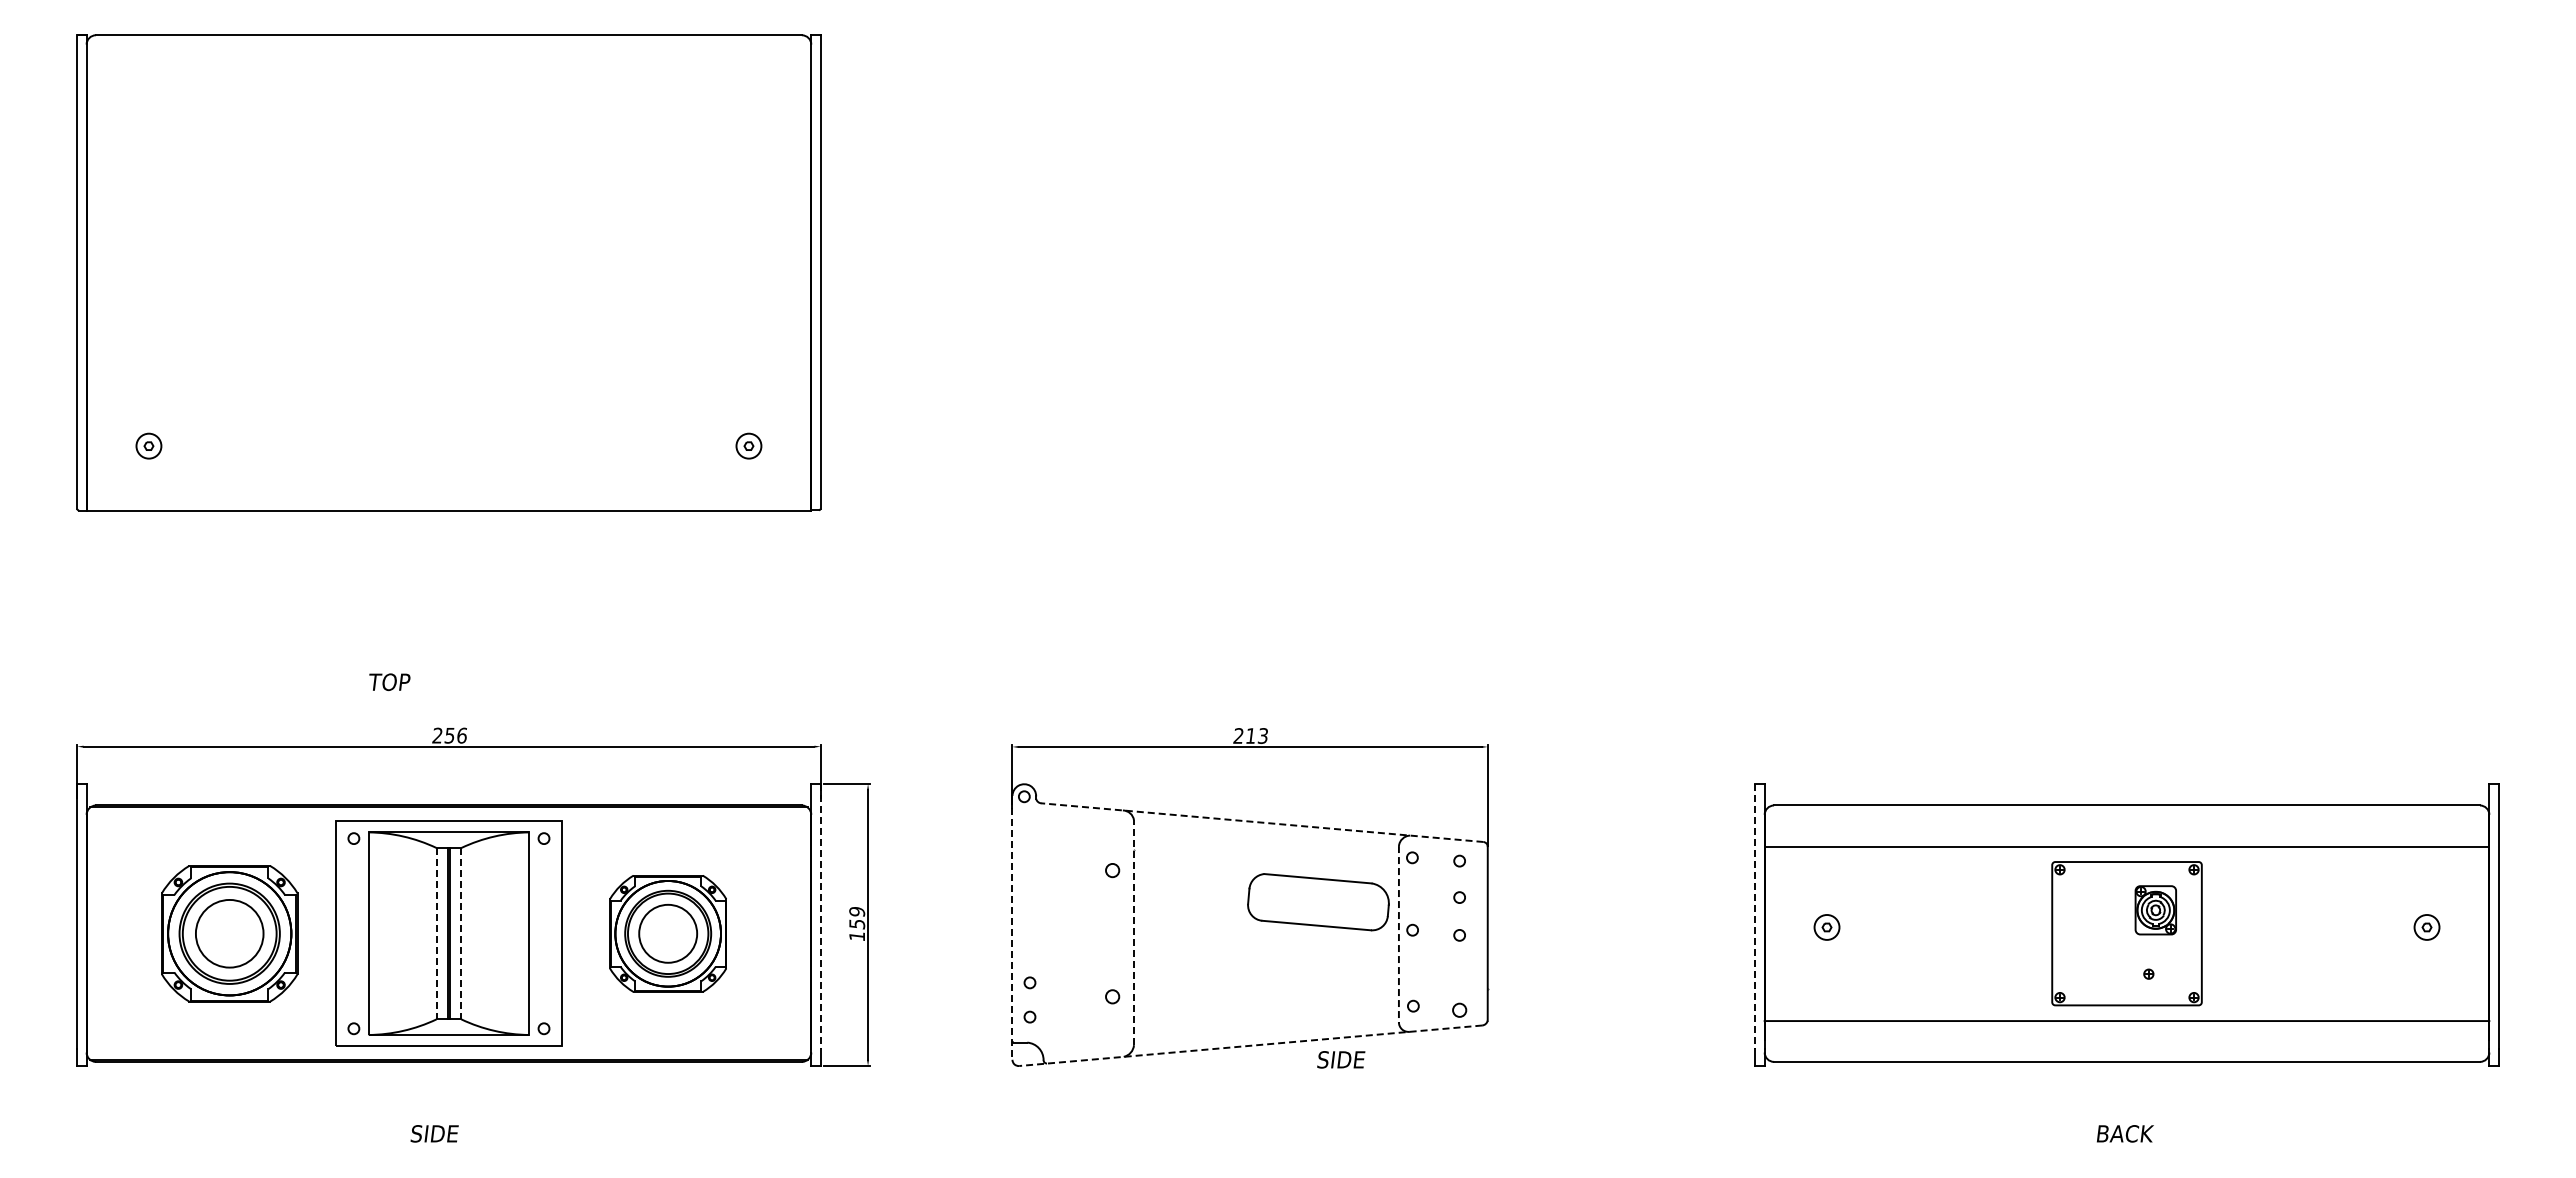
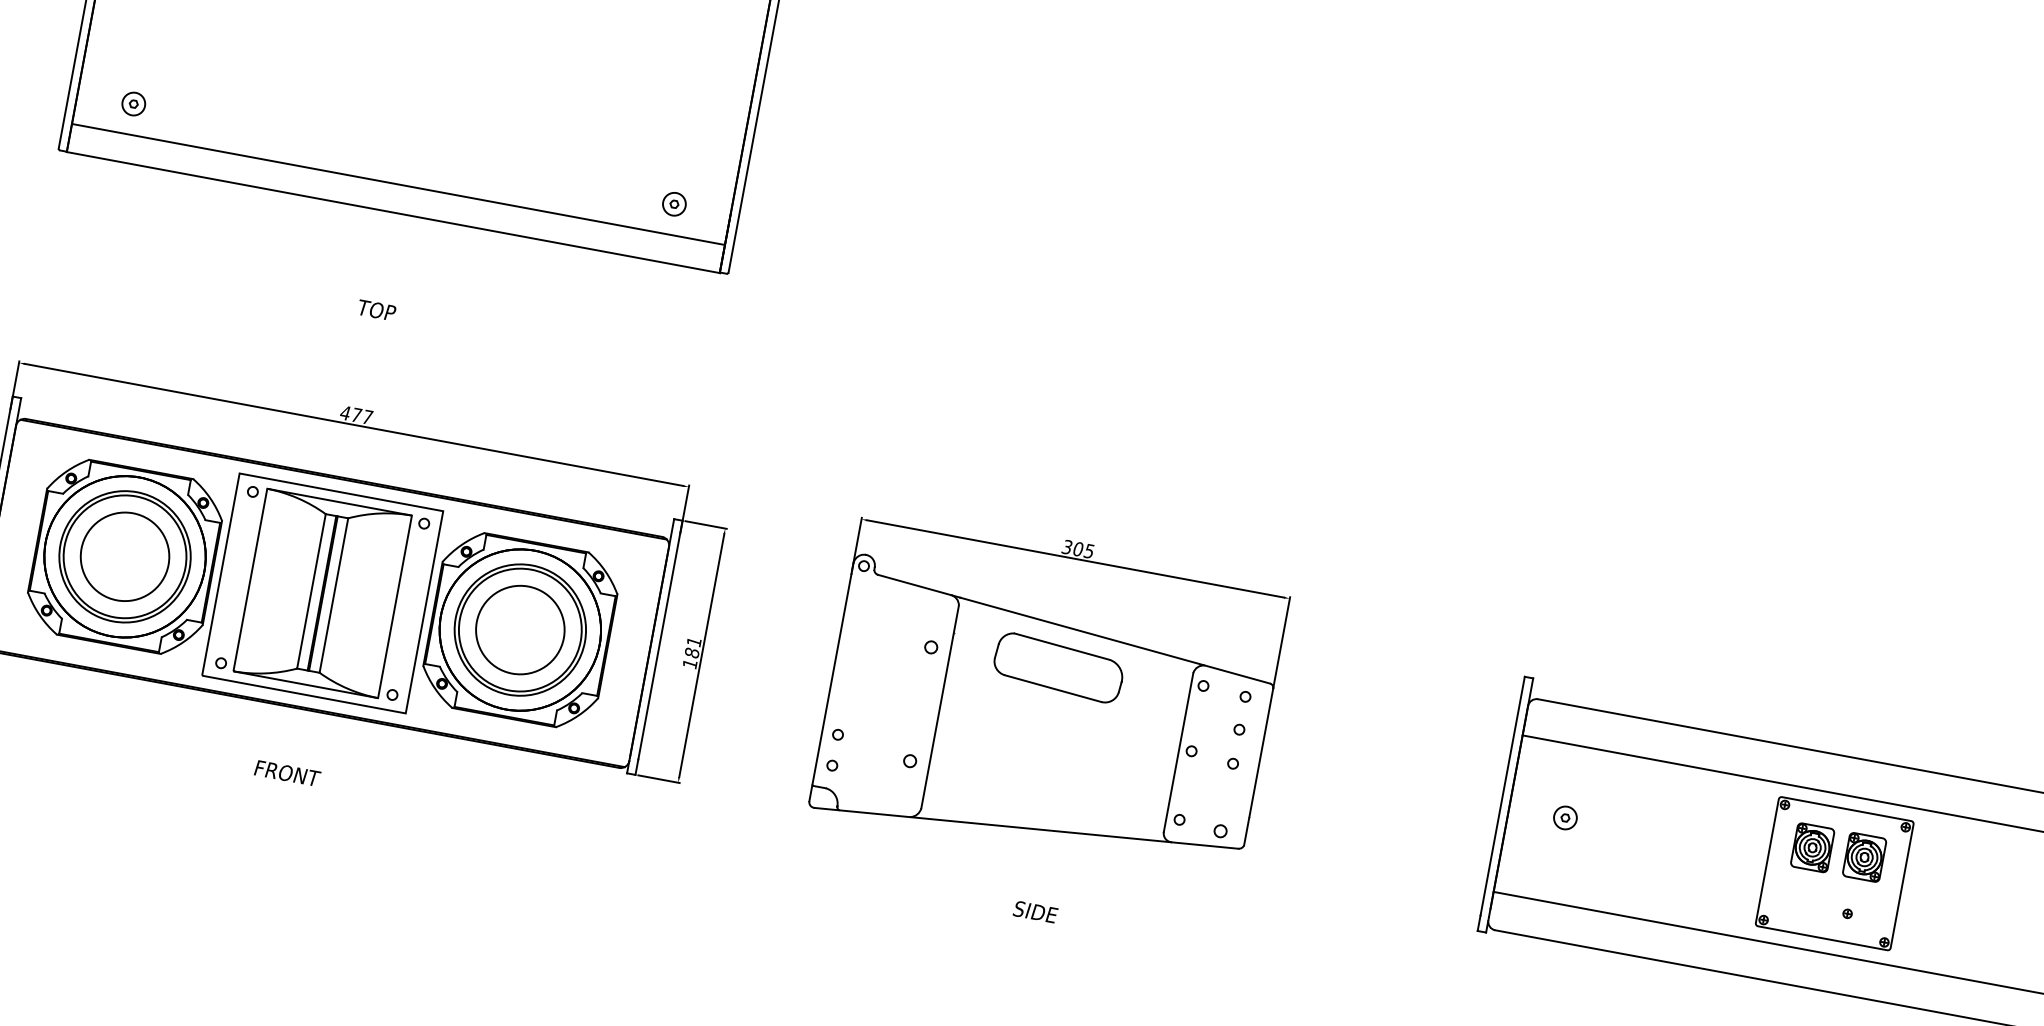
line: (448, 479) -> (398, 184), added
text: (389, 682) -> (376, 310), moved
text: (449, 735) -> (356, 414), 256 -> 477
text: (1250, 735) -> (1078, 548), 213 -> 305
line: (1261, 822) -> (1073, 628), dashed -> solid
part: (1318, 902) -> (1058, 668), moved
part: (2098, 910) -> (1812, 848), added
line: (820, 917) -> (660, 640), dashed -> solid
line: (1755, 917) -> (1502, 797), dashed -> solid
text: (857, 918) -> (693, 647), 159 -> 181
line: (1134, 932) -> (940, 706), dashed -> solid
part: (229, 933) -> (124, 556), size x1.43
line: (436, 933) -> (311, 591), dashed -> solid
line: (461, 933) -> (334, 595), dashed -> solid
part: (667, 933) -> (519, 629), size x1.67
line: (1012, 934) -> (830, 688), dashed -> solid
line: (1398, 934) -> (1178, 752), dashed -> solid
line: (1250, 1045) -> (1026, 828), dashed -> solid
text: (1341, 1059) -> (1035, 911), moved
text: (446, 1133) -> (287, 773), SIDE -> FRONT

